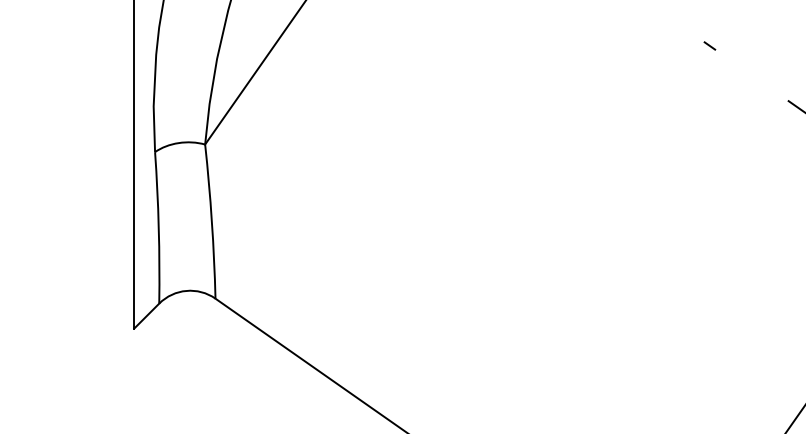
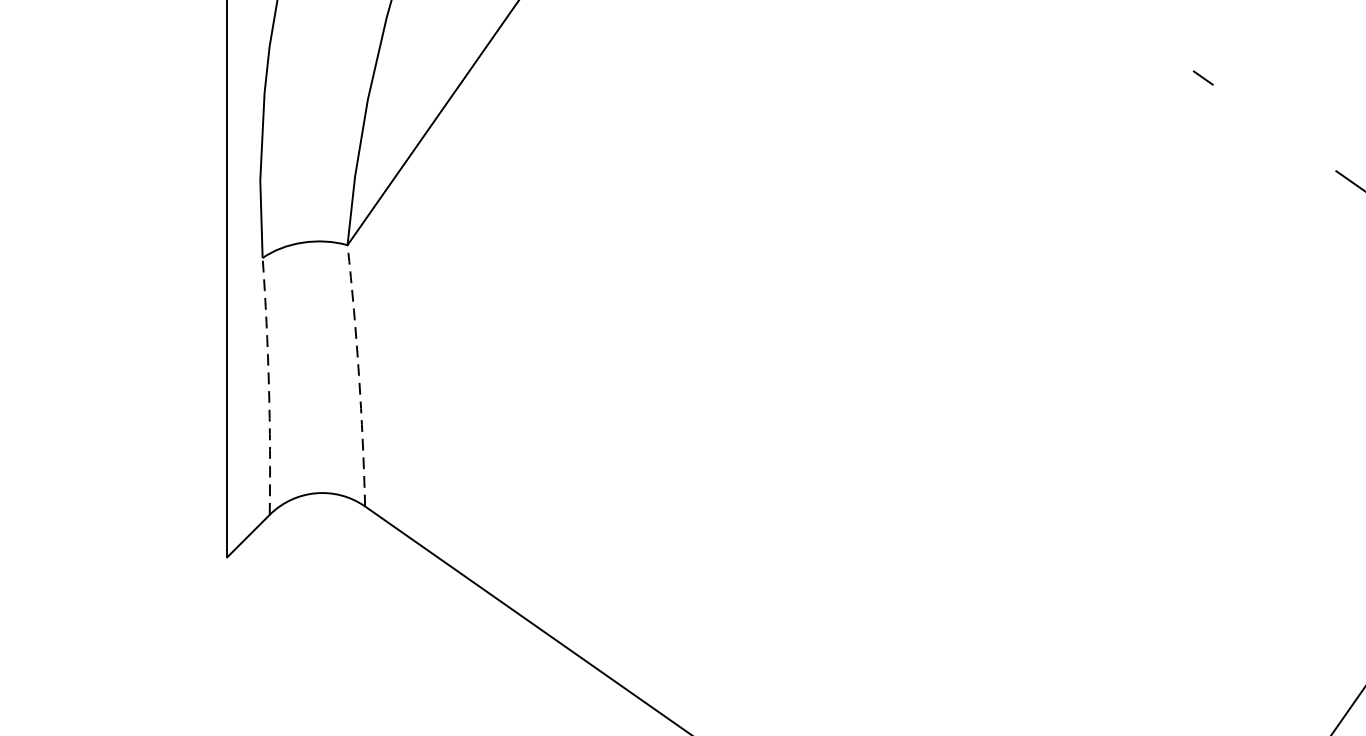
arc: (211, 221) -> (358, 375), solid -> dashed
arc: (158, 227) -> (268, 385), solid -> dashed

